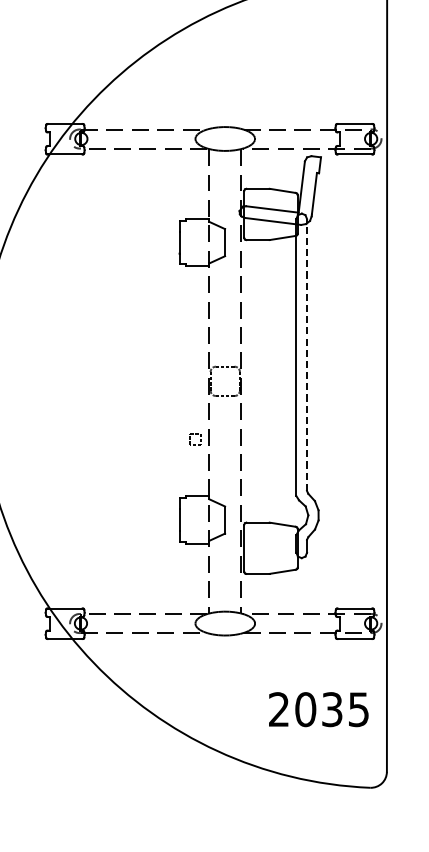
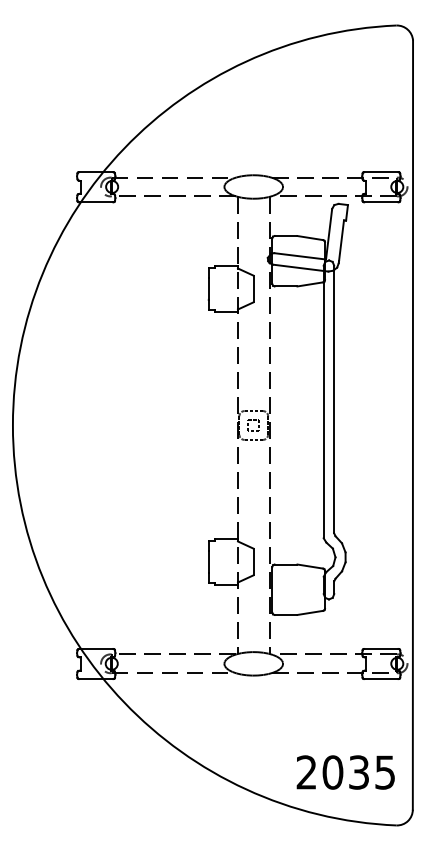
line: (307, 354) -> (334, 399), dashed -> solid
part: (195, 439) -> (253, 425), moved
text: (318, 709) -> (345, 772), moved

